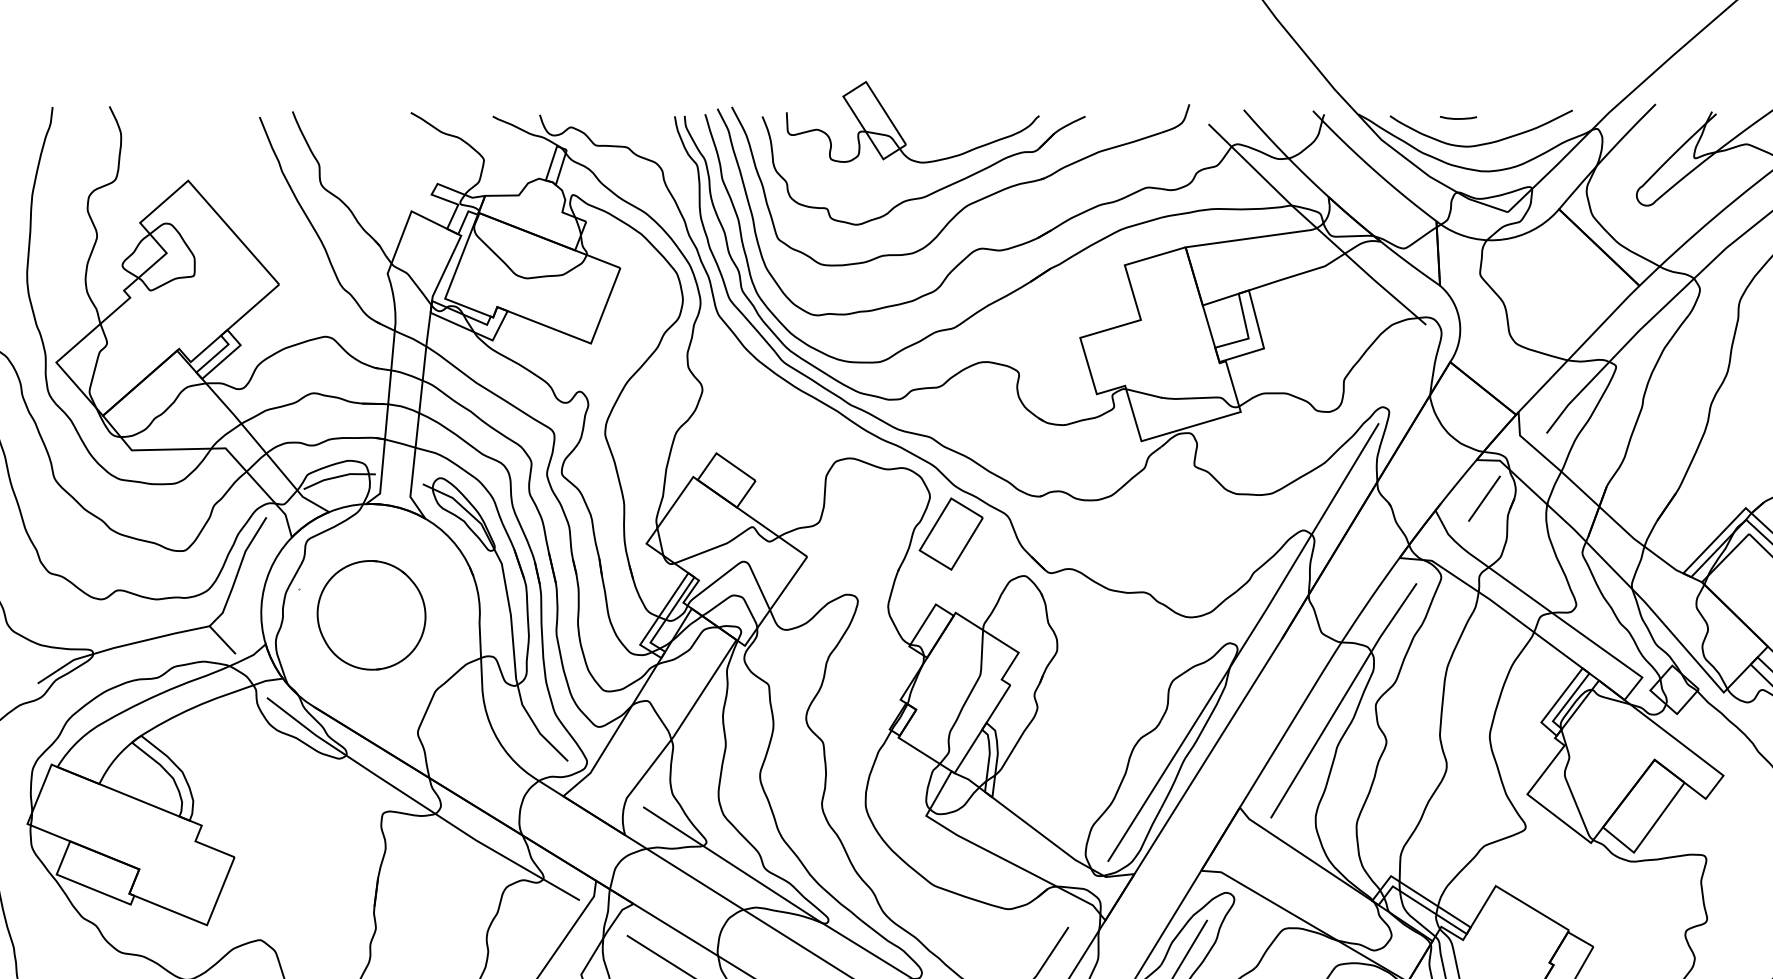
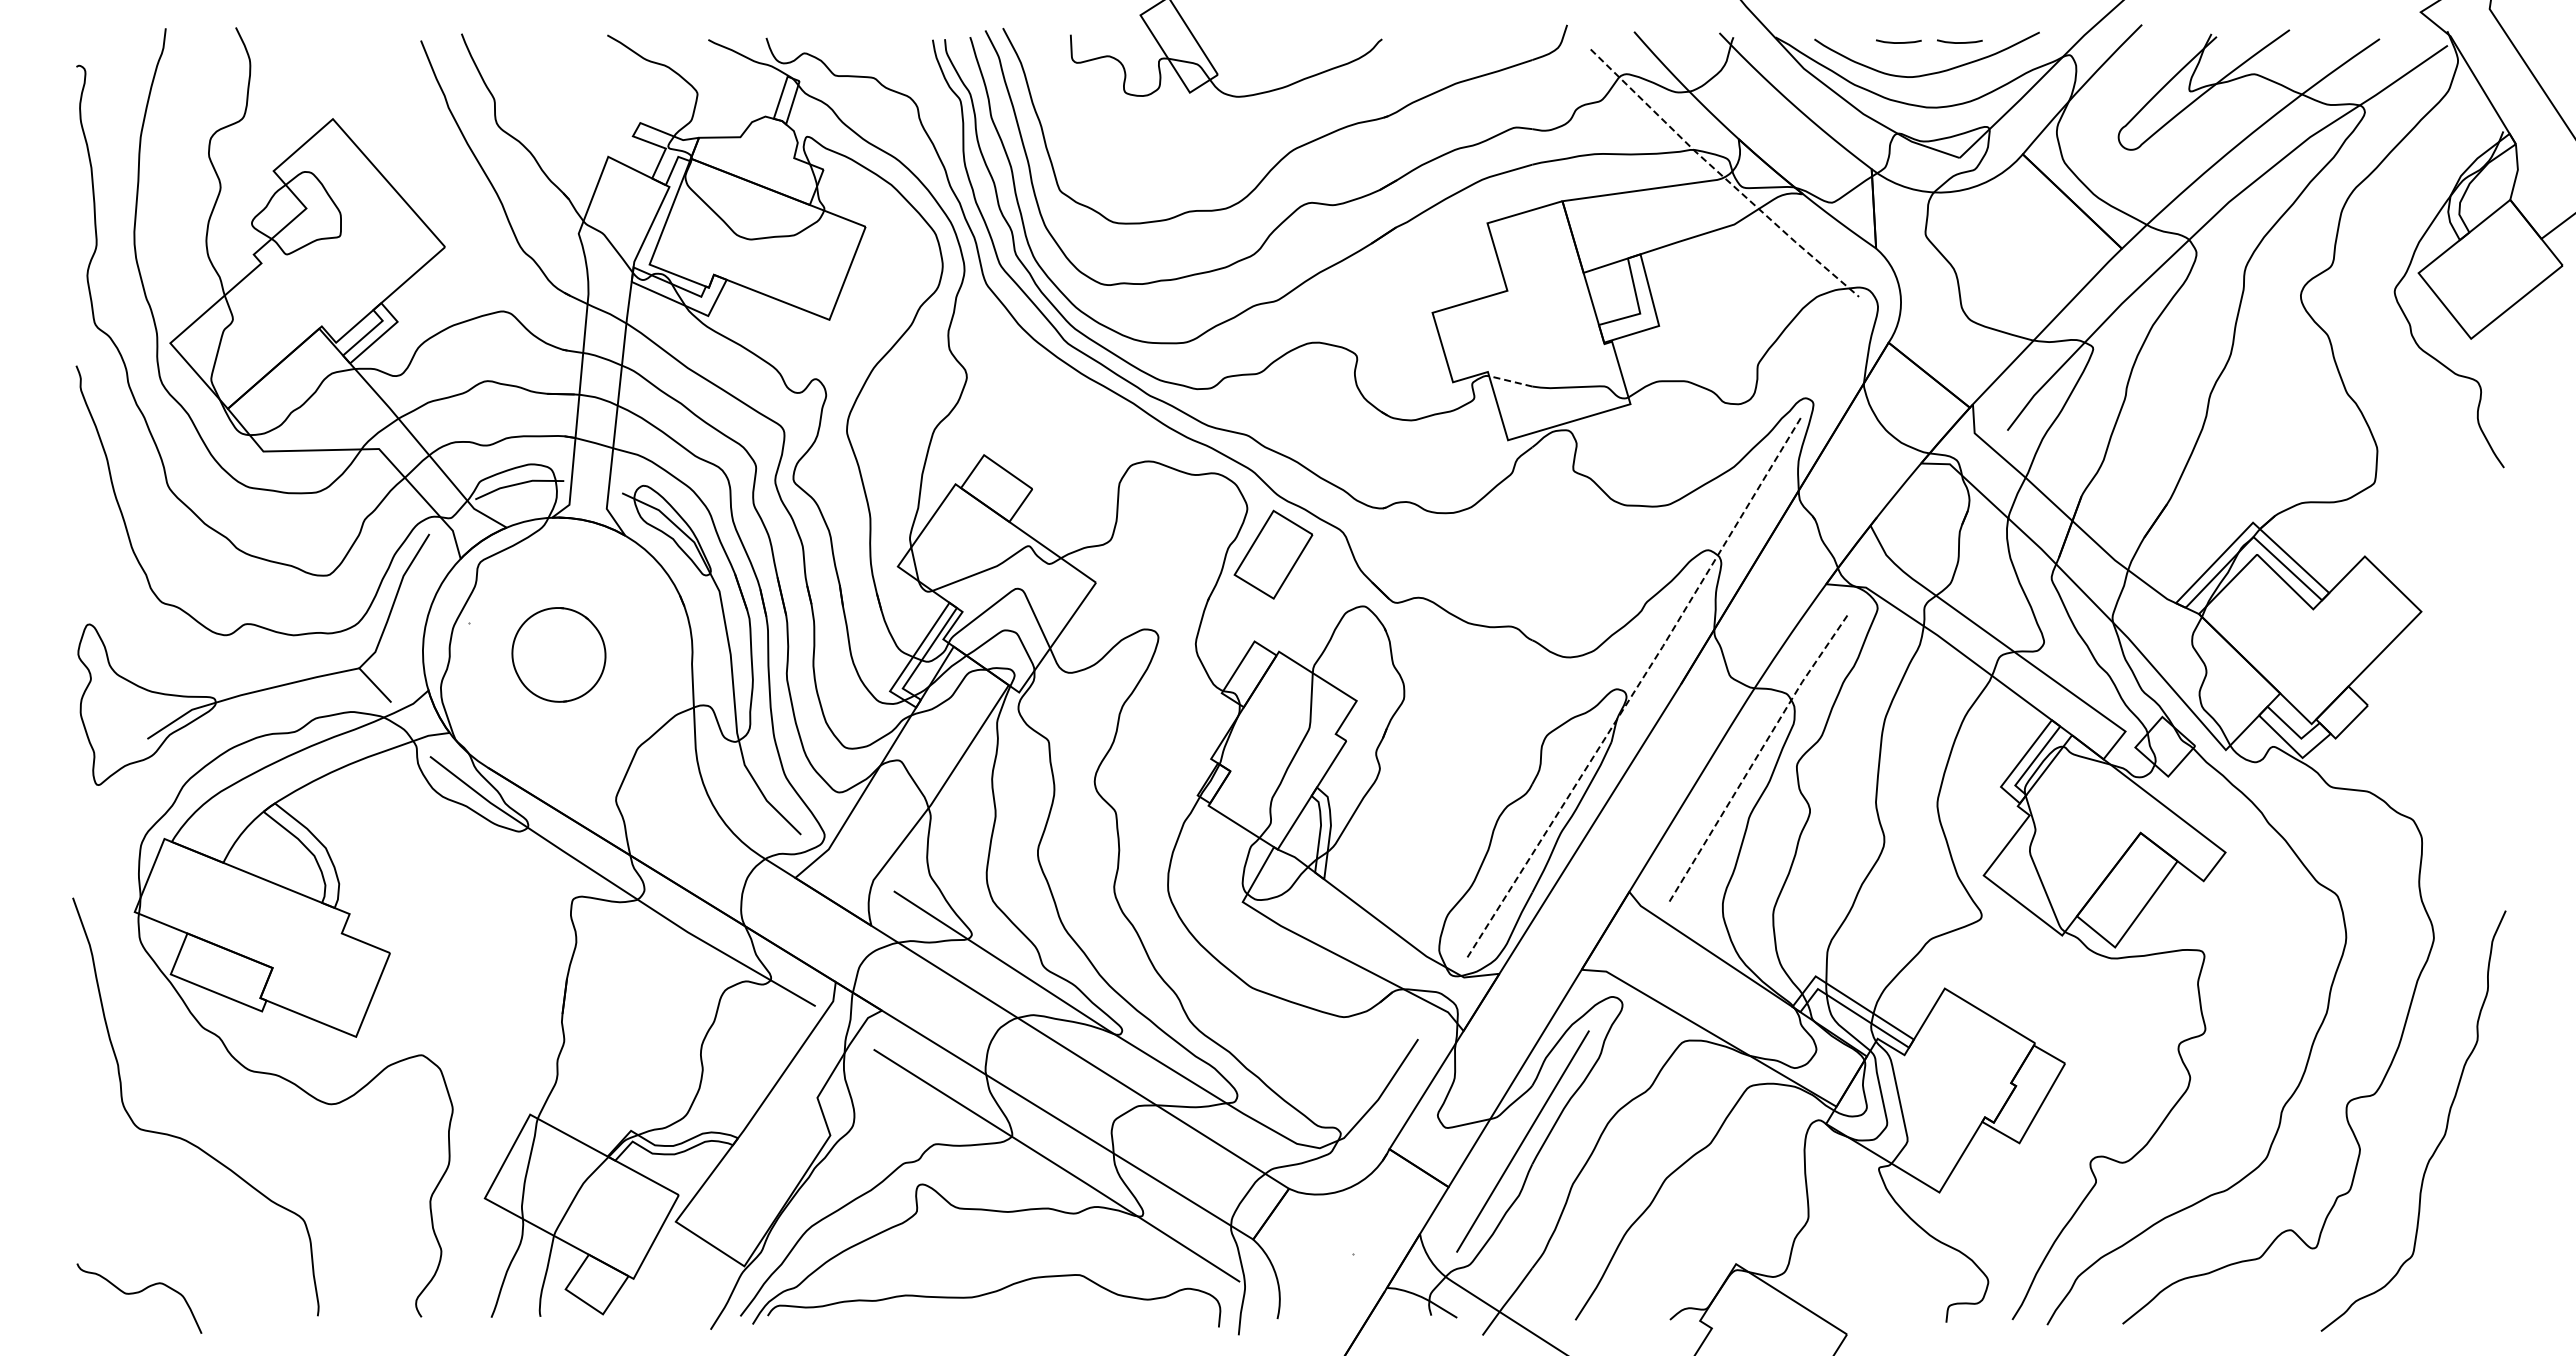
curve: (1507, 118) -> (1959, 42), added
part: (934, 191) -> (1252, 132), removed
line: (1315, 227) -> (1722, 176), solid -> dashed
line: (1143, 393) -> (1510, 381), solid -> dashed
line: (1484, 498) -> (1930, 510), removed
part: (371, 615) -> (558, 654), size x0.7
line: (1244, 643) -> (1635, 689), solid -> dashed
line: (1342, 699) -> (1755, 758), solid -> dashed

